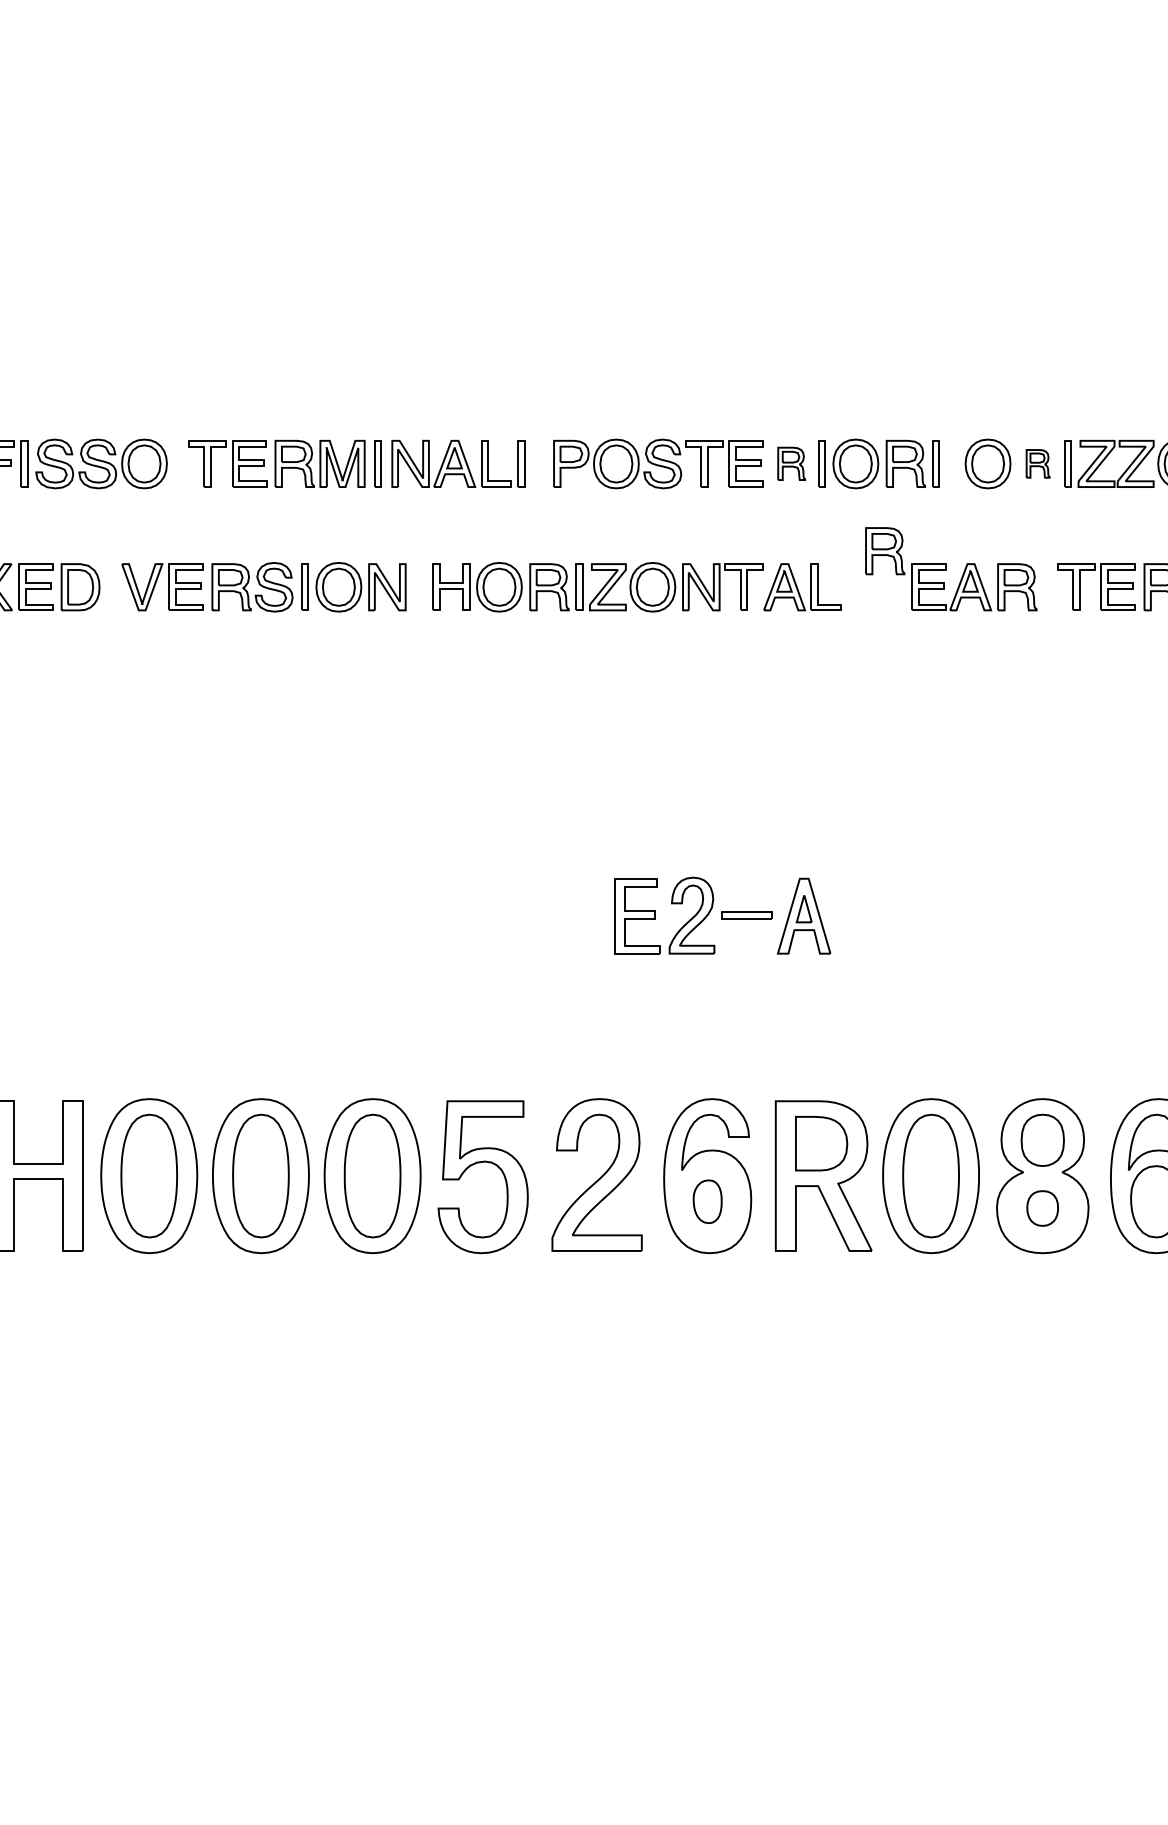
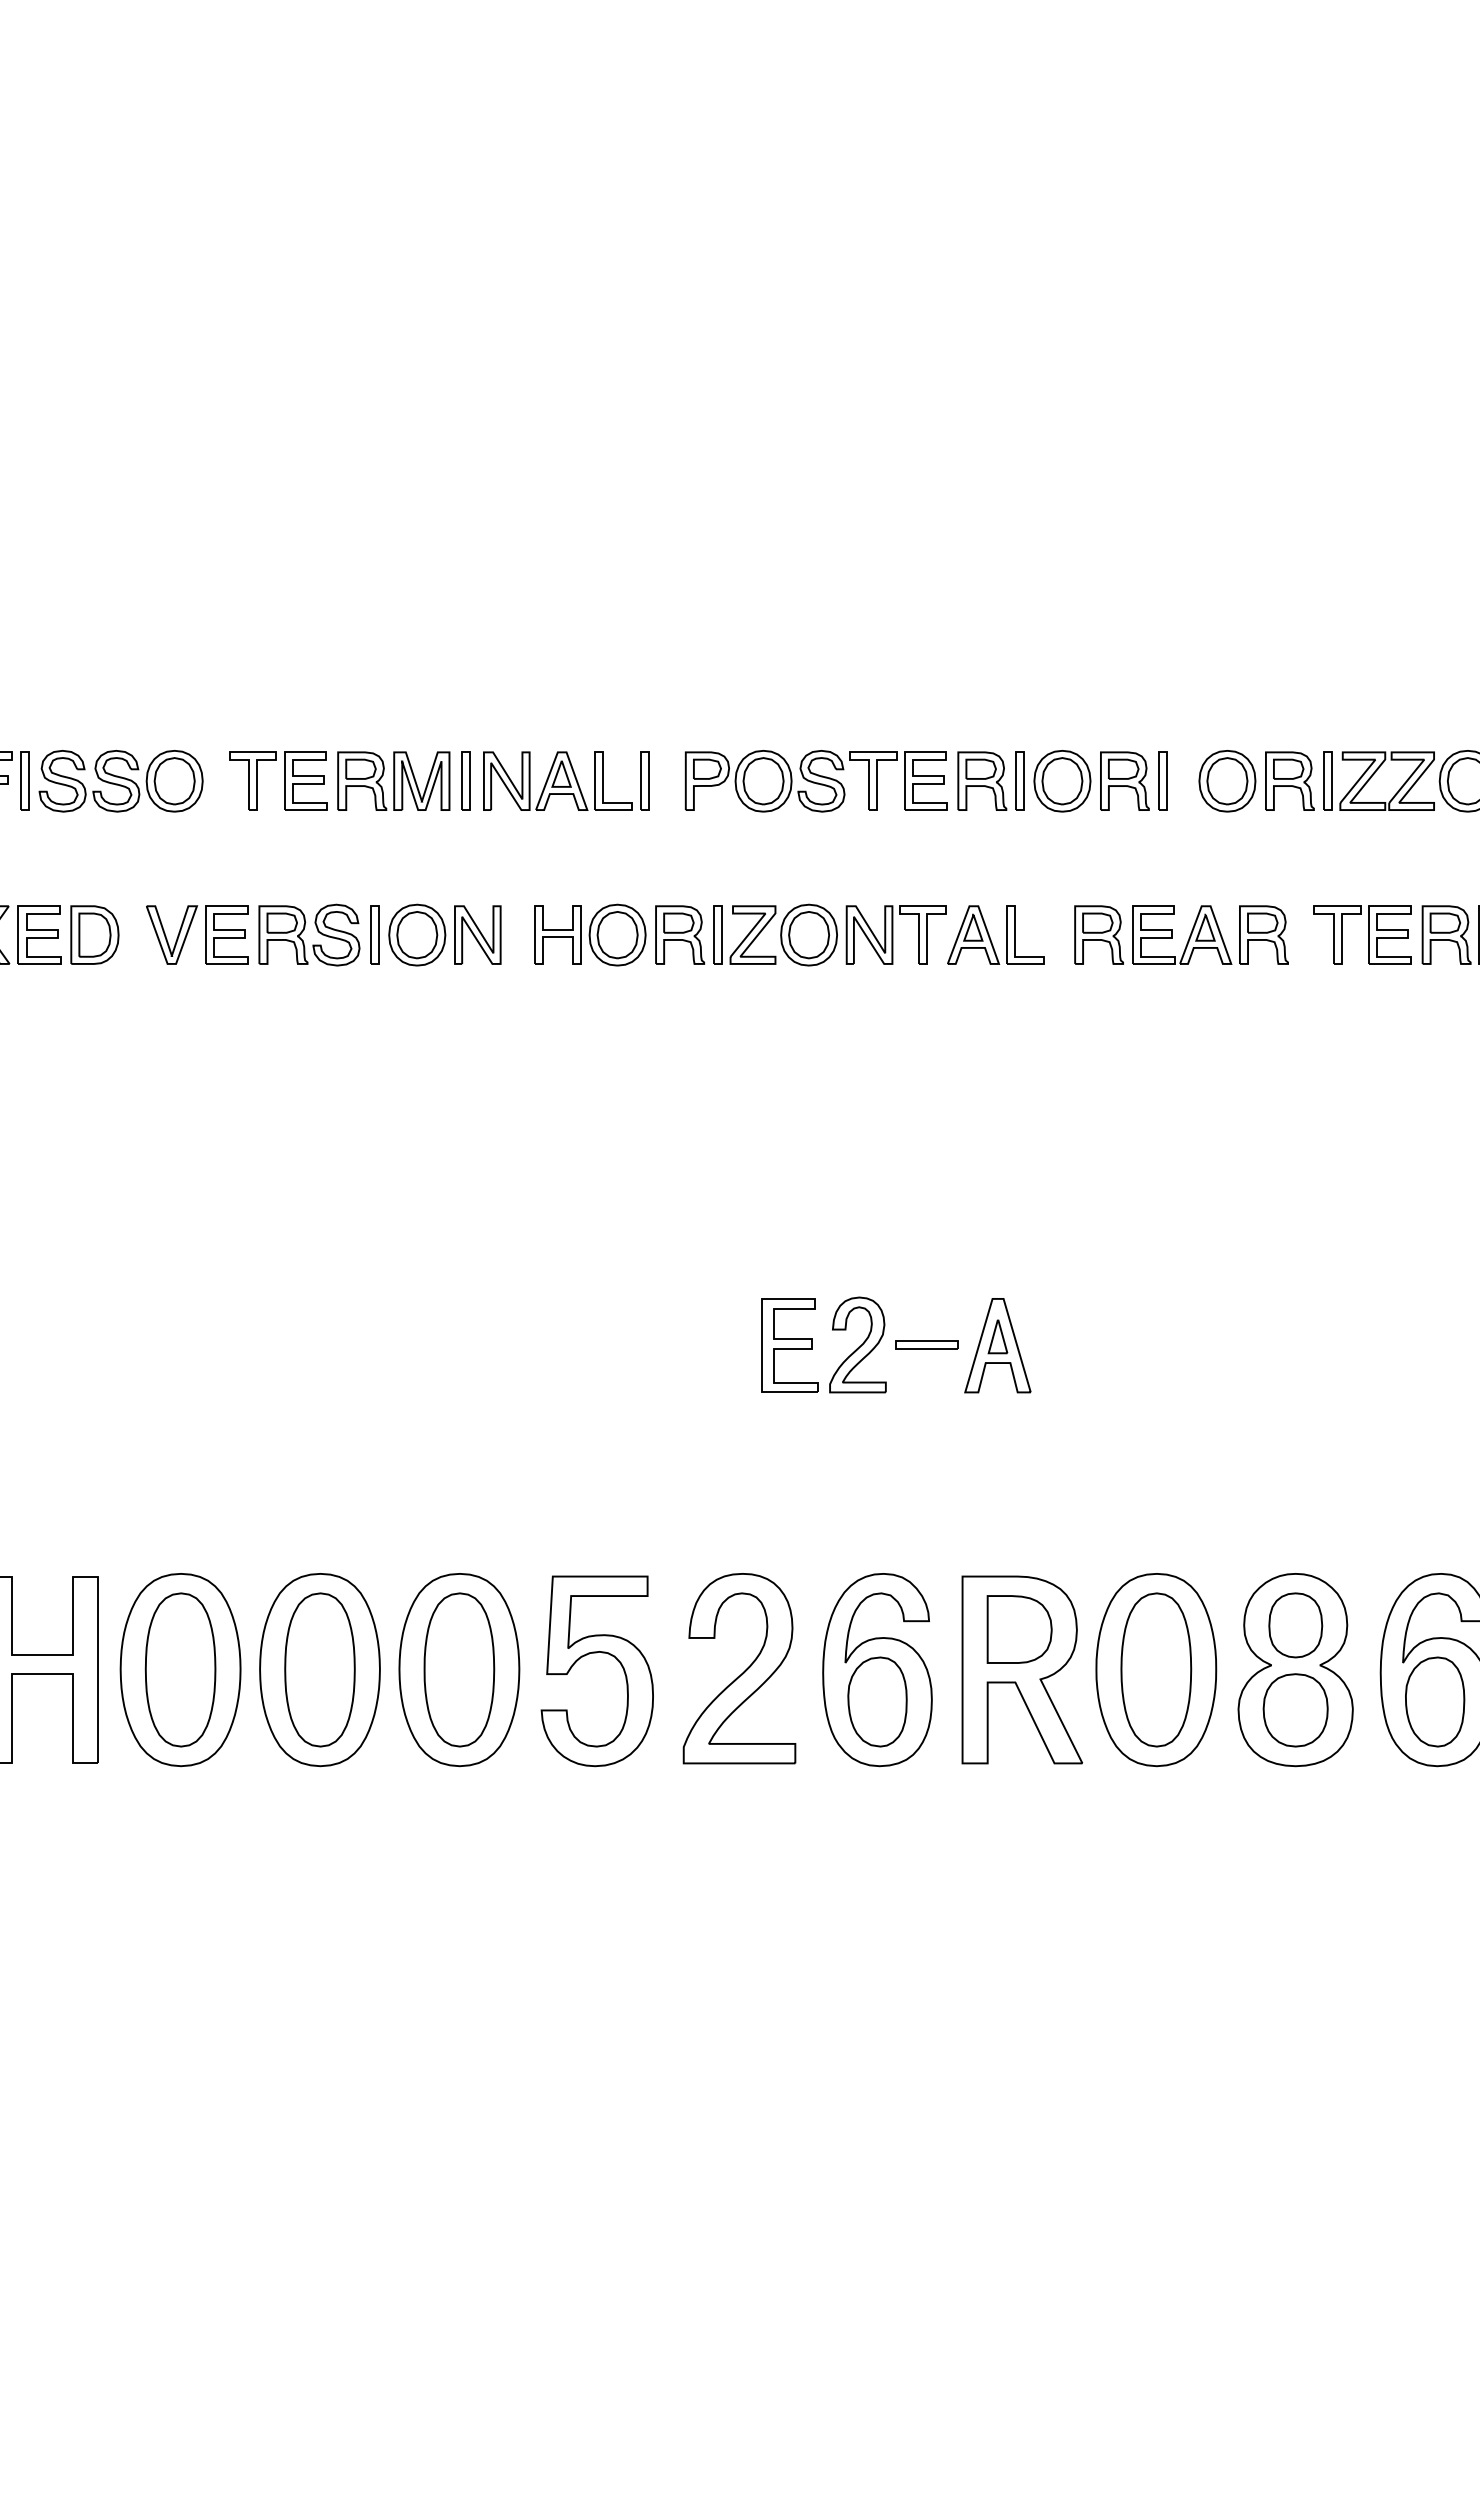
part: (791, 463) -> (982, 780), size x1.43
part: (1037, 463) -> (1289, 780), size x1.67
part: (884, 550) -> (1098, 934), moved
part: (707, 1201) -> (877, 1701), size x1.67
part: (1042, 1208) -> (1295, 1710), size x1.67

